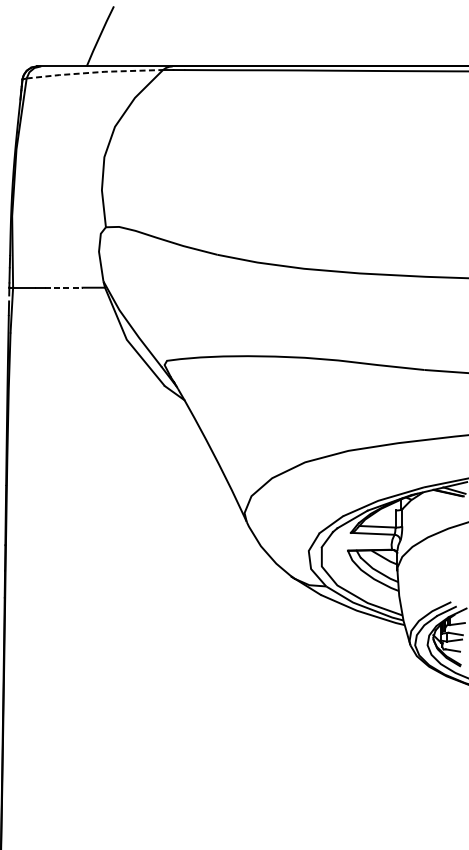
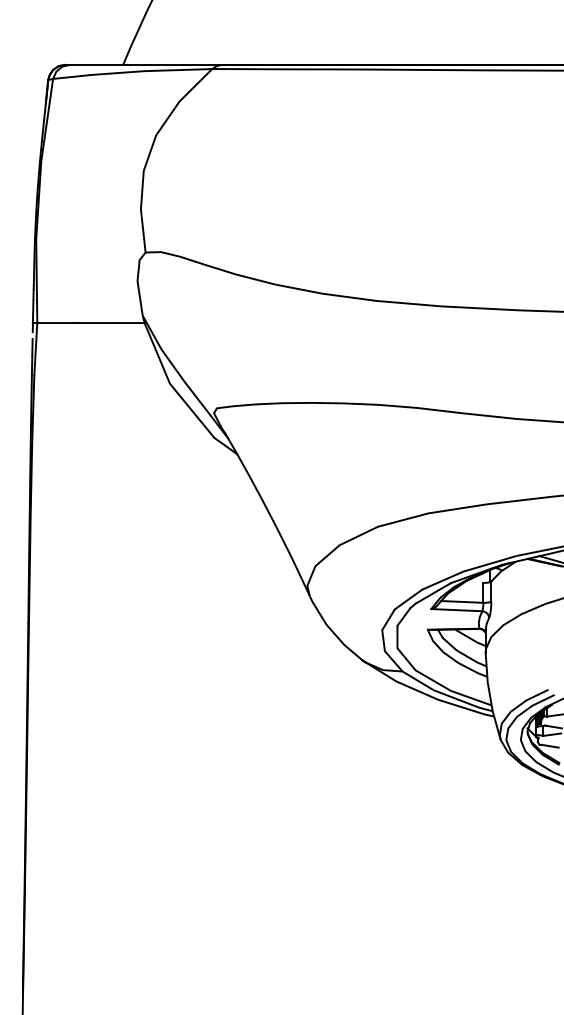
line: (94, 72) -> (132, 72), dashed -> solid
line: (63, 288) -> (96, 323), dashed -> solid

